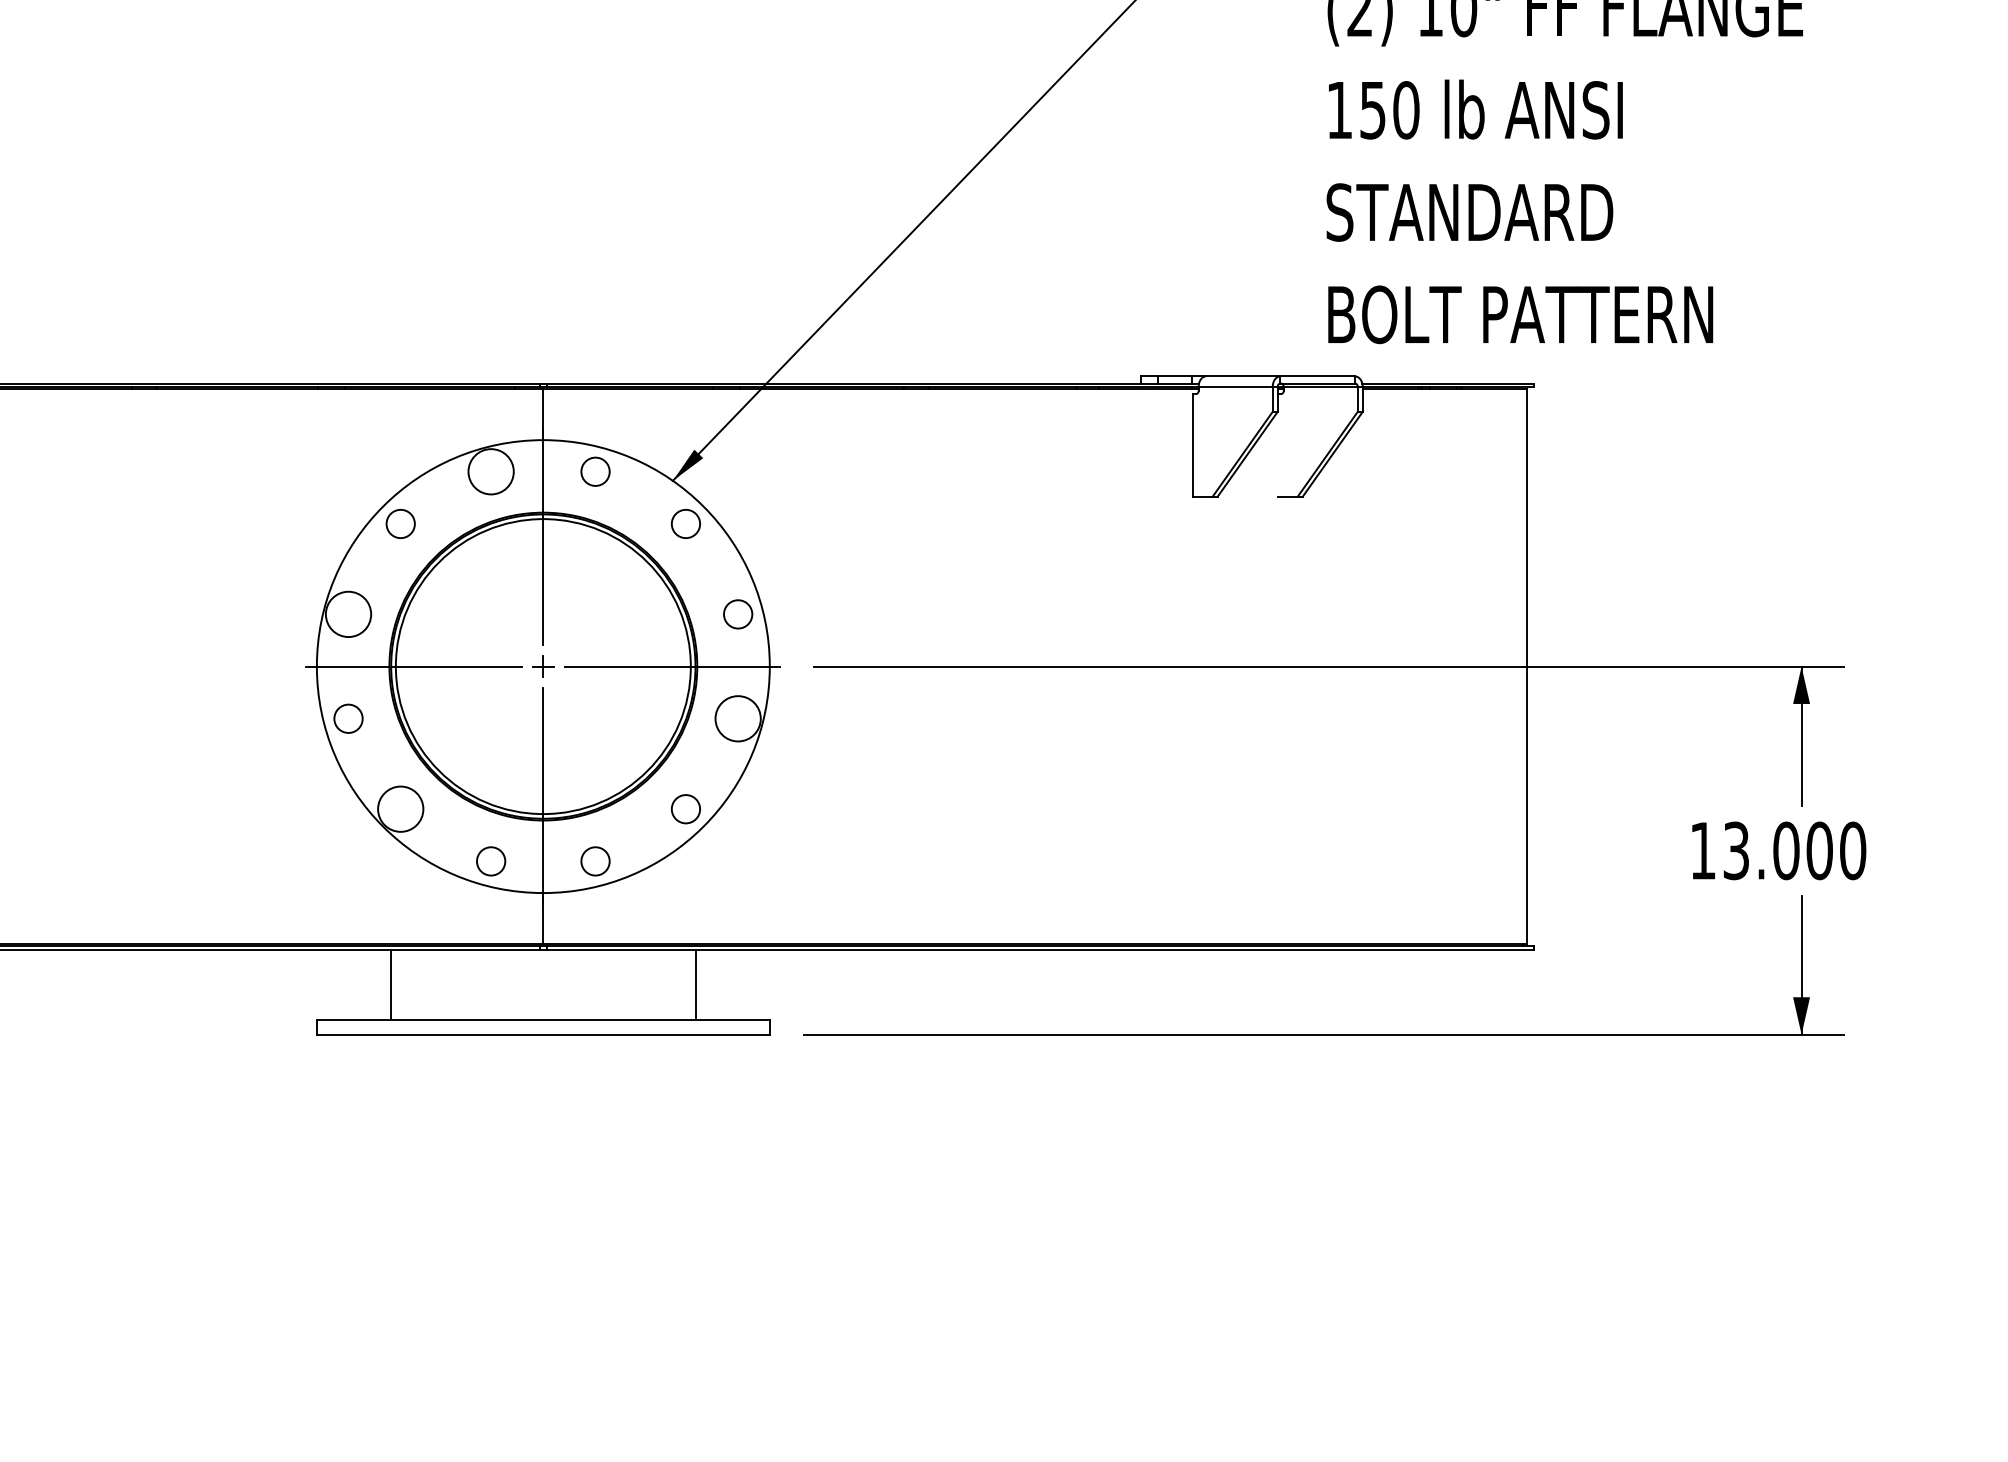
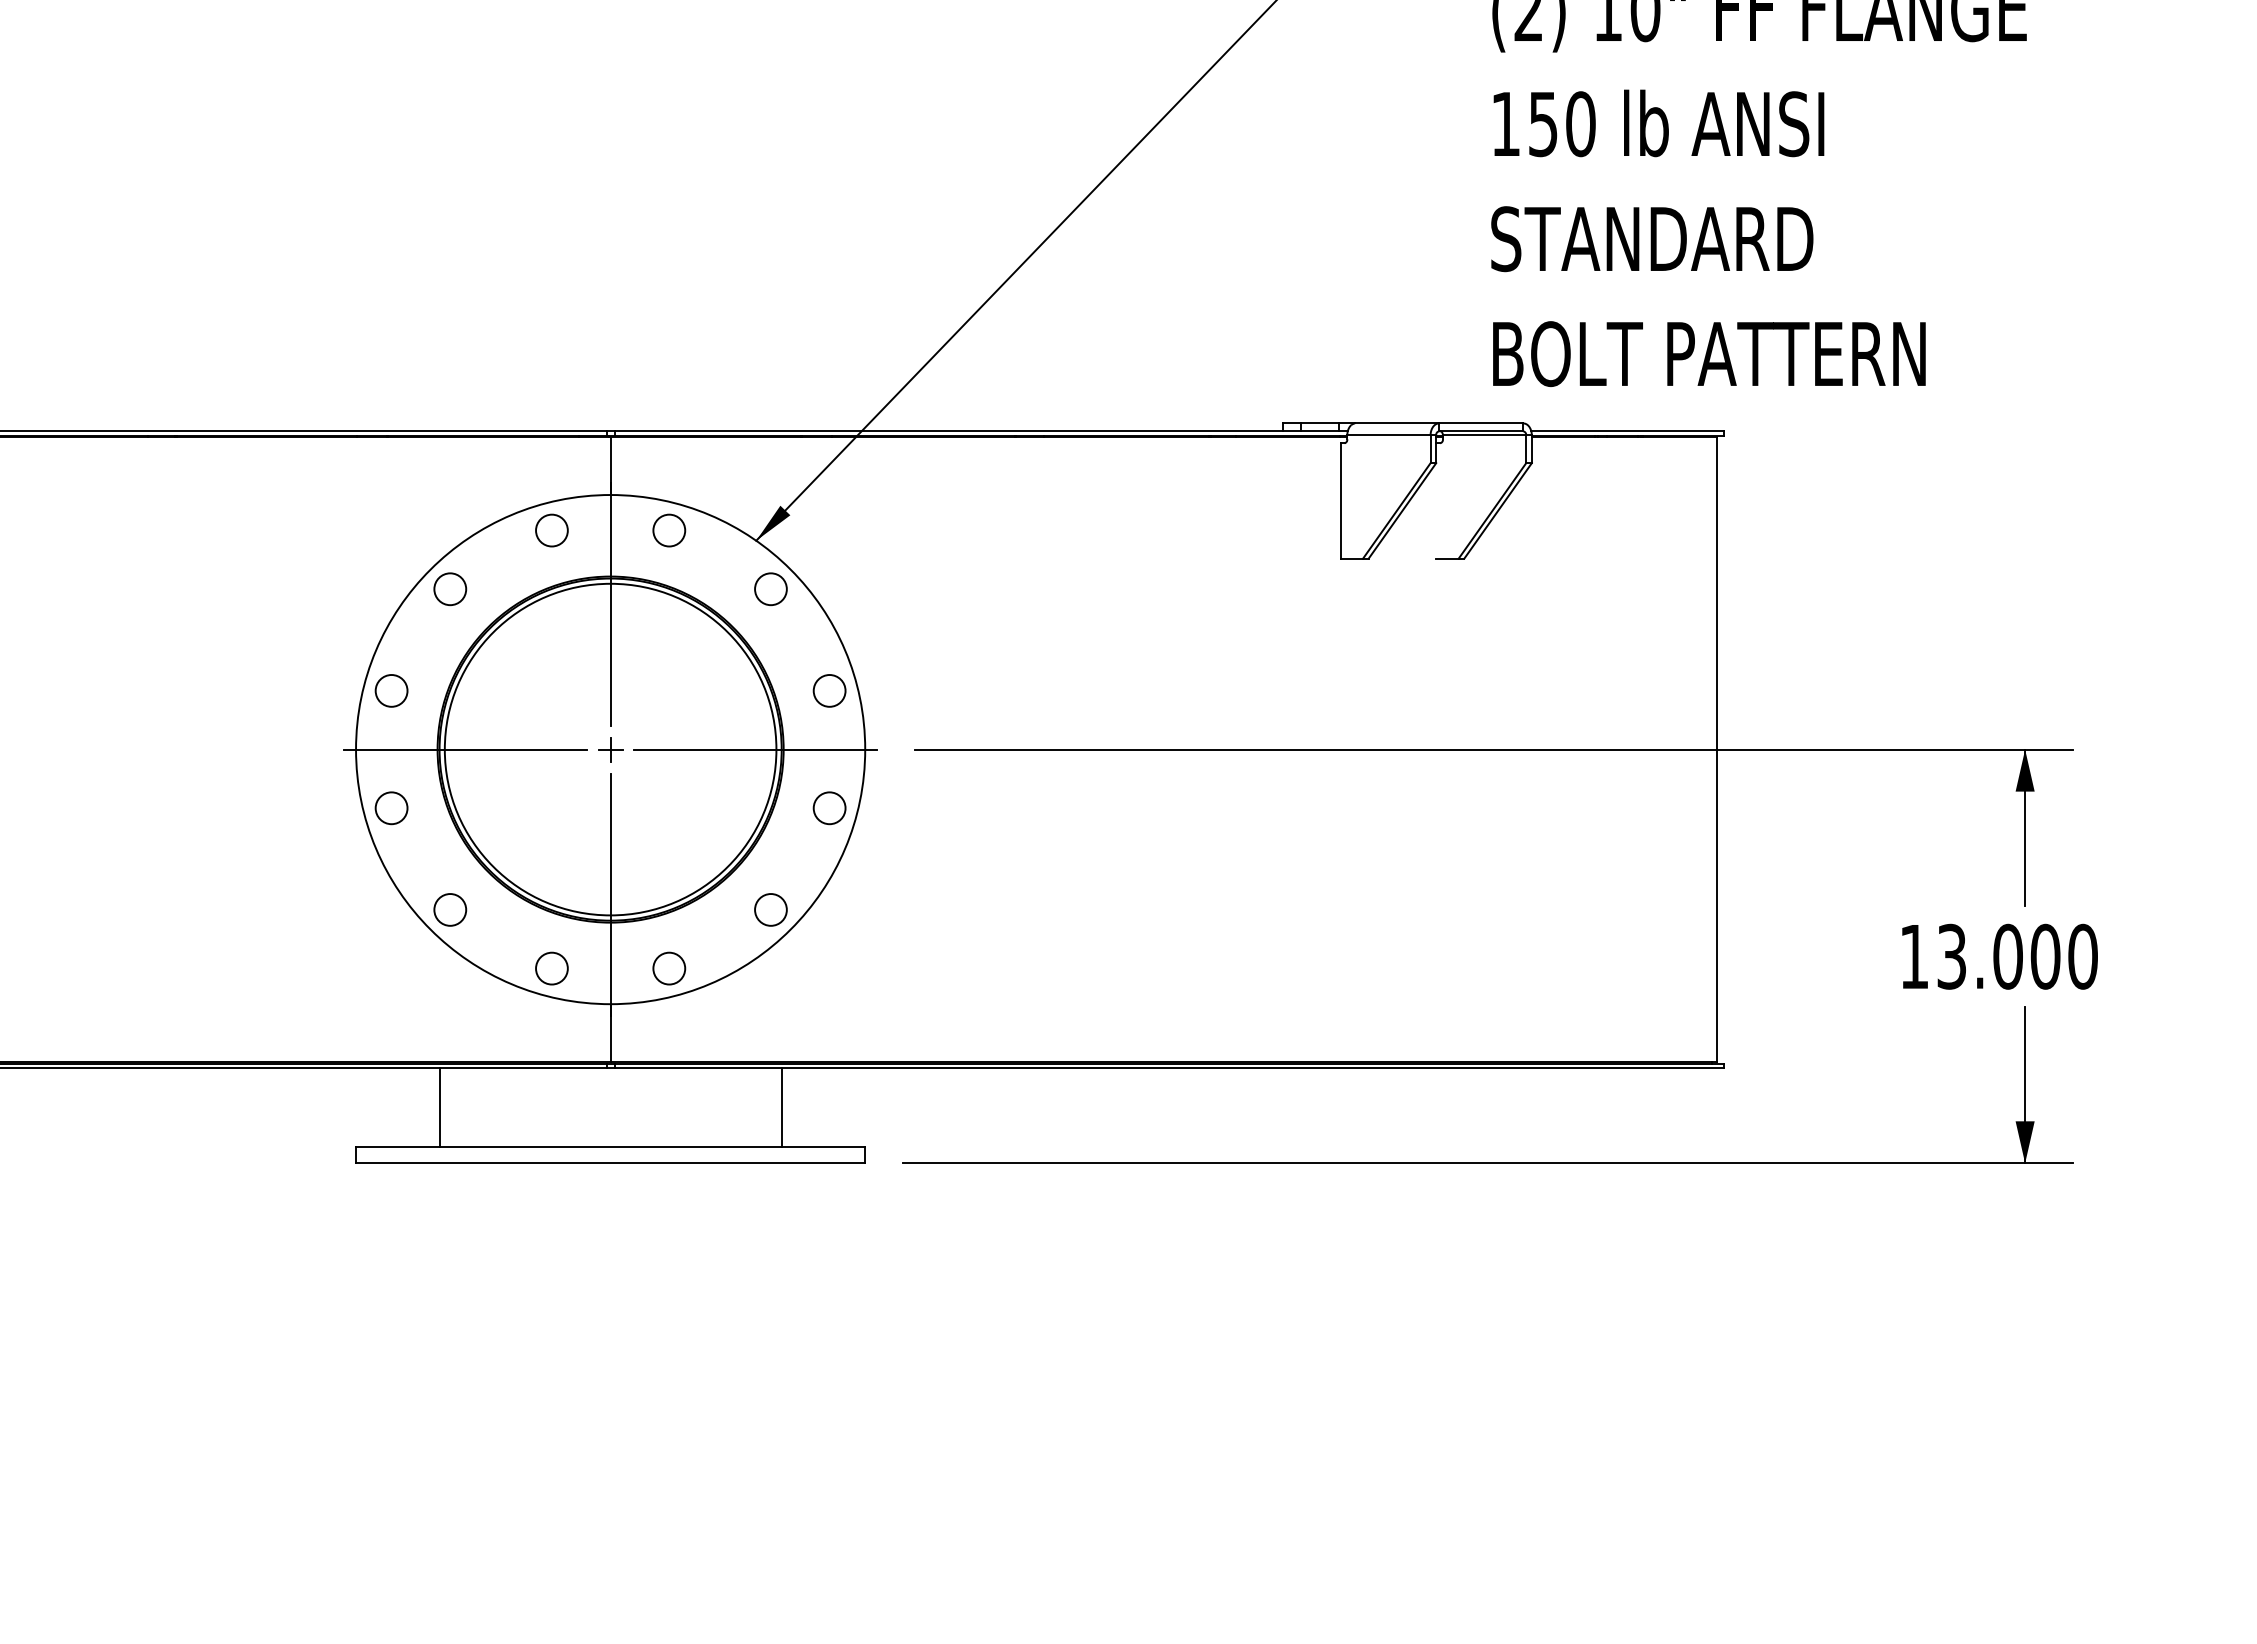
circle: (490, 471) -> (551, 530), size x0.62
circle: (348, 614) -> (391, 690), size x0.62
circle: (738, 718) -> (829, 808), size x0.62
circle: (400, 808) -> (450, 909), size x0.62

